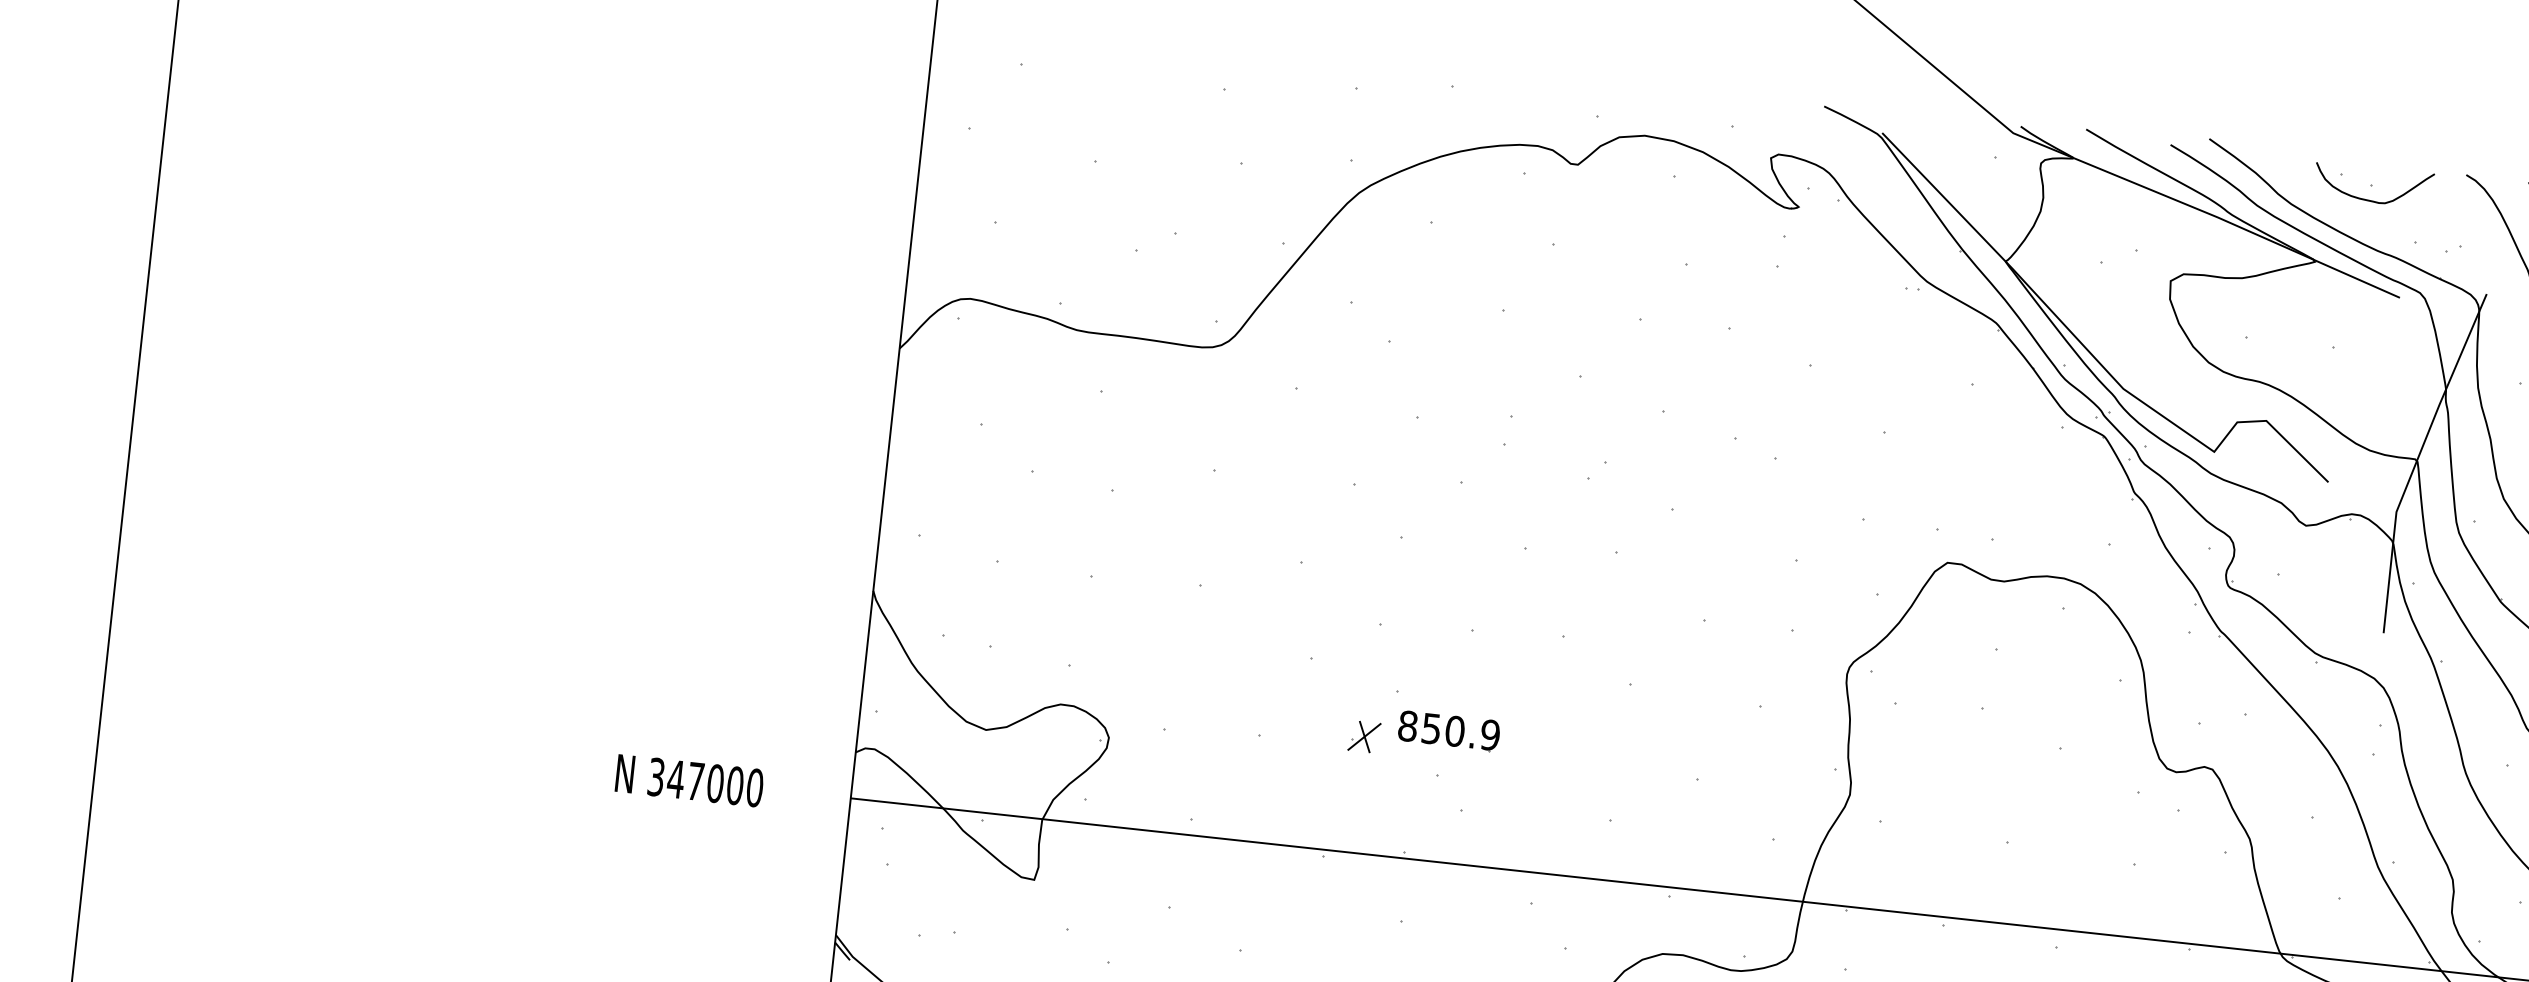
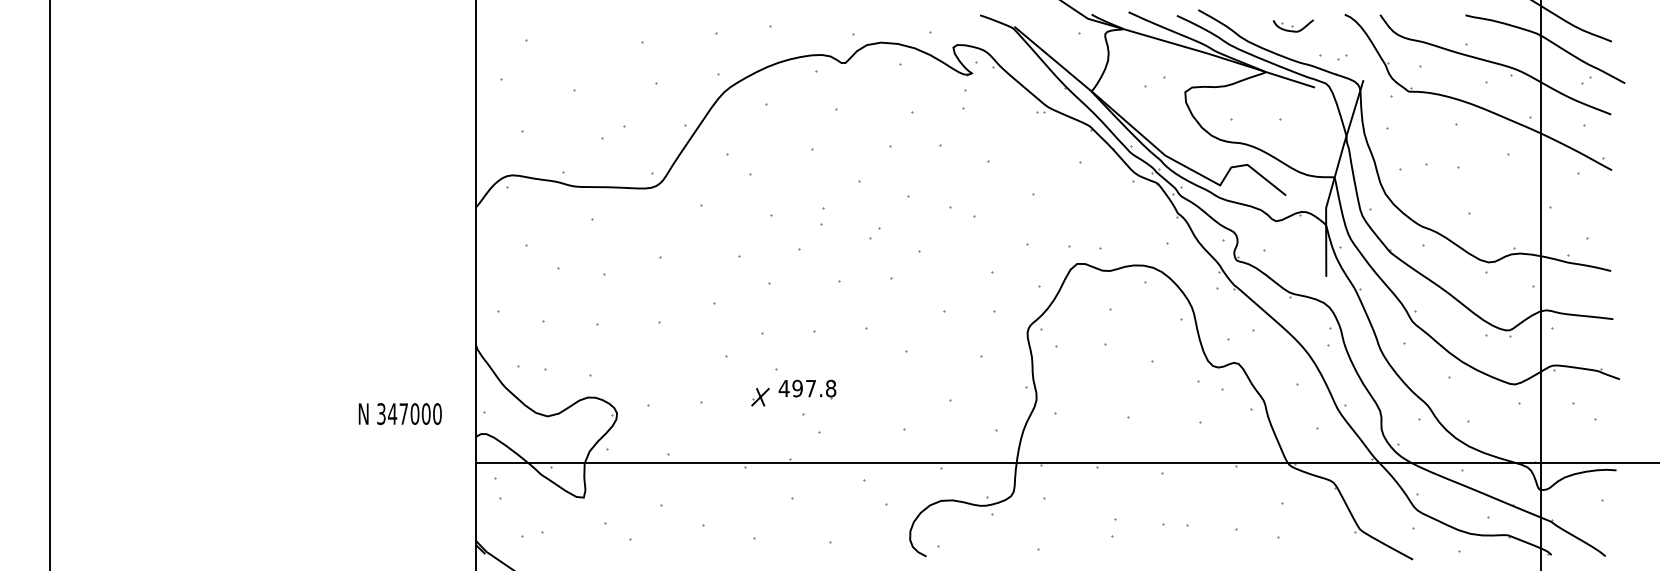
part: (2373, 184) -> (1293, 25), size x0.6
text: (1448, 730) -> (807, 388), 850.9 -> 497.8
text: (688, 779) -> (399, 413), moved

